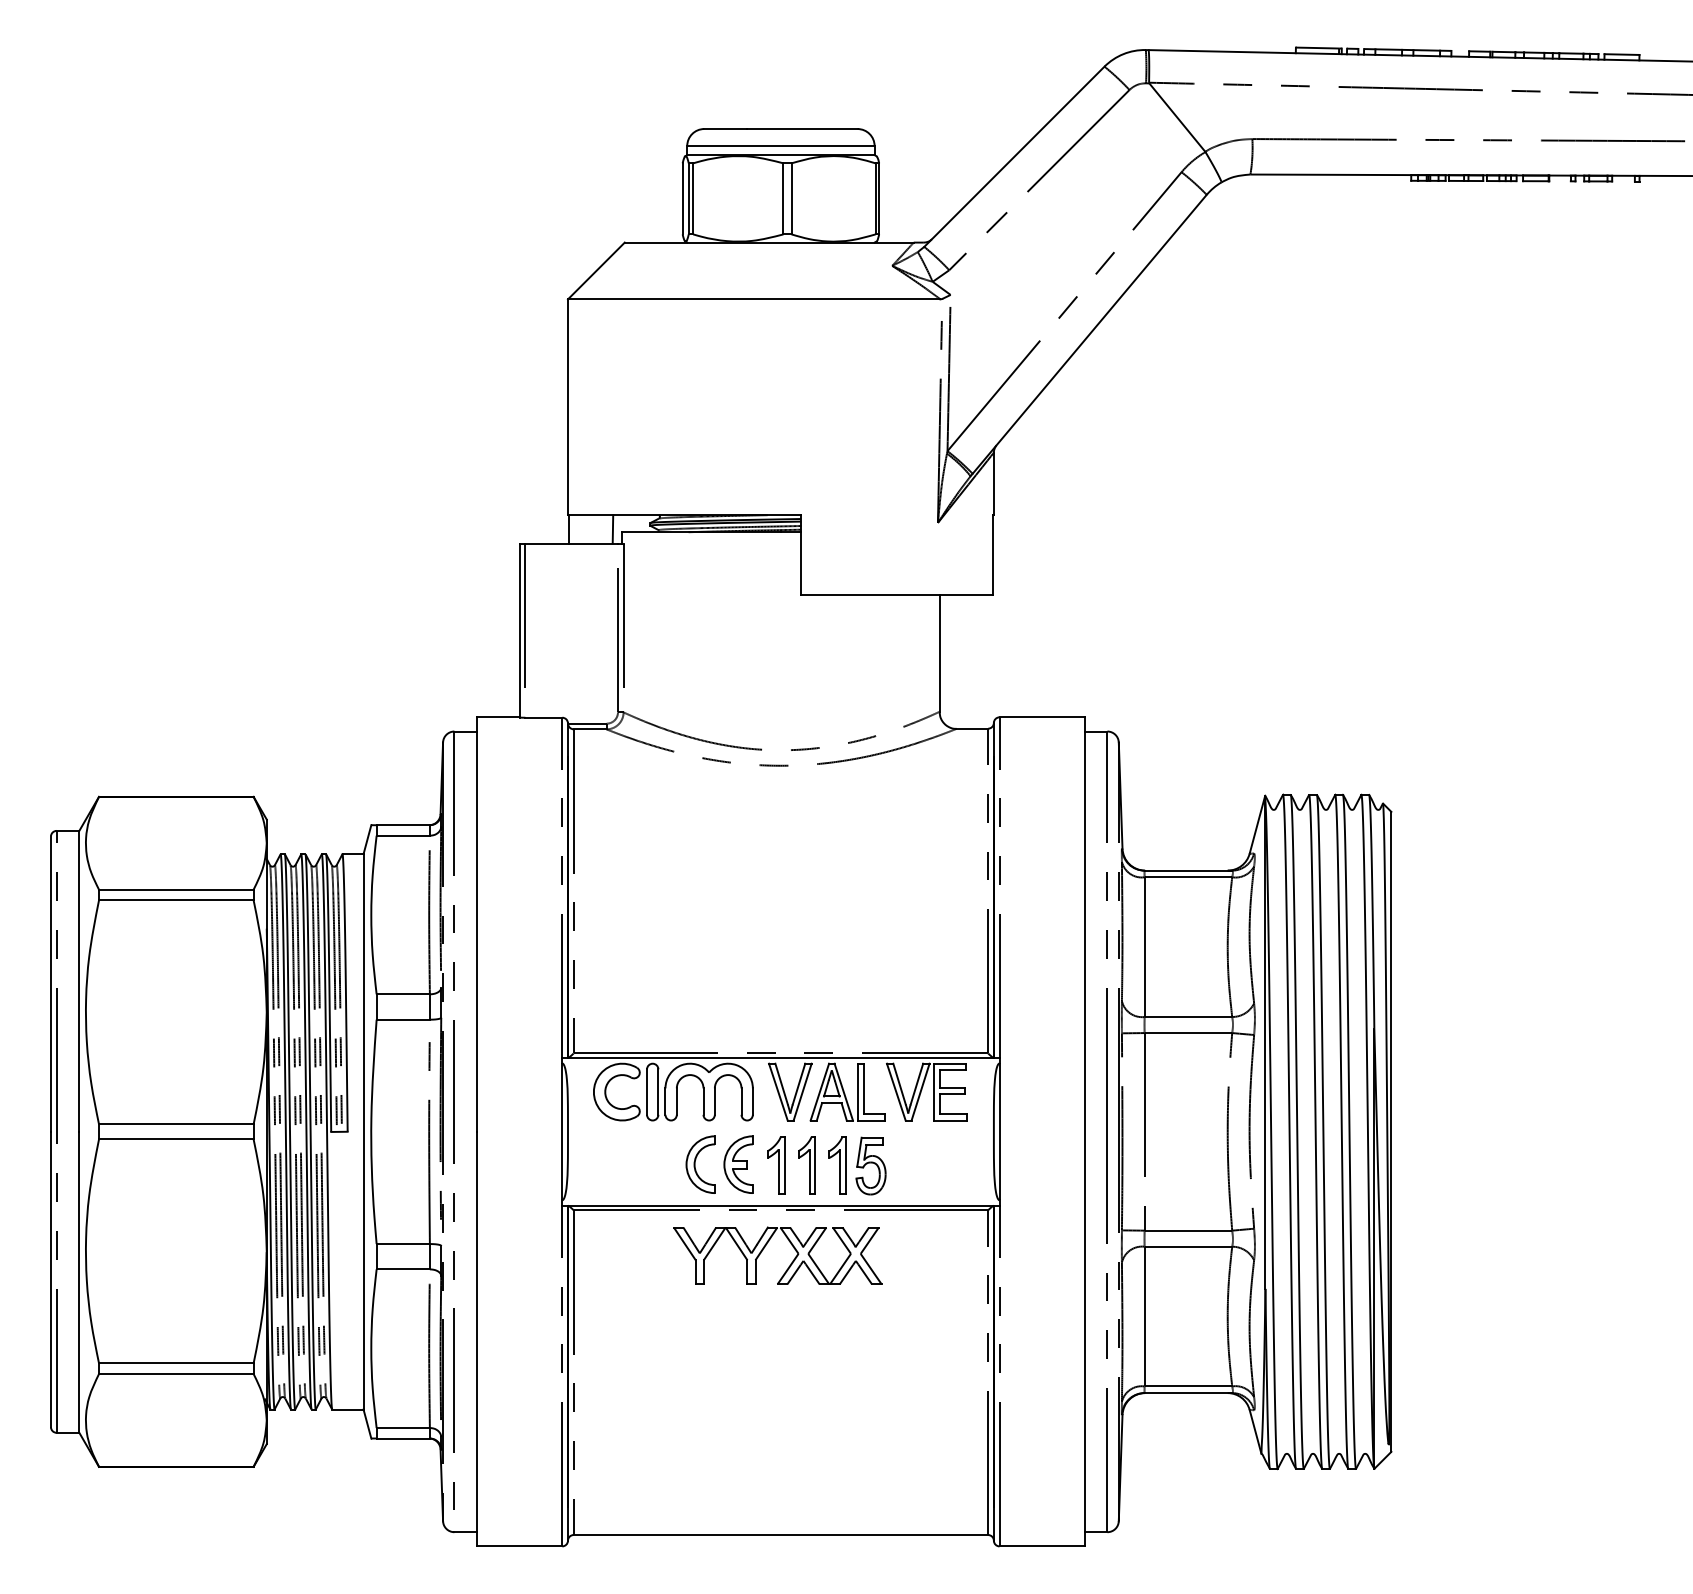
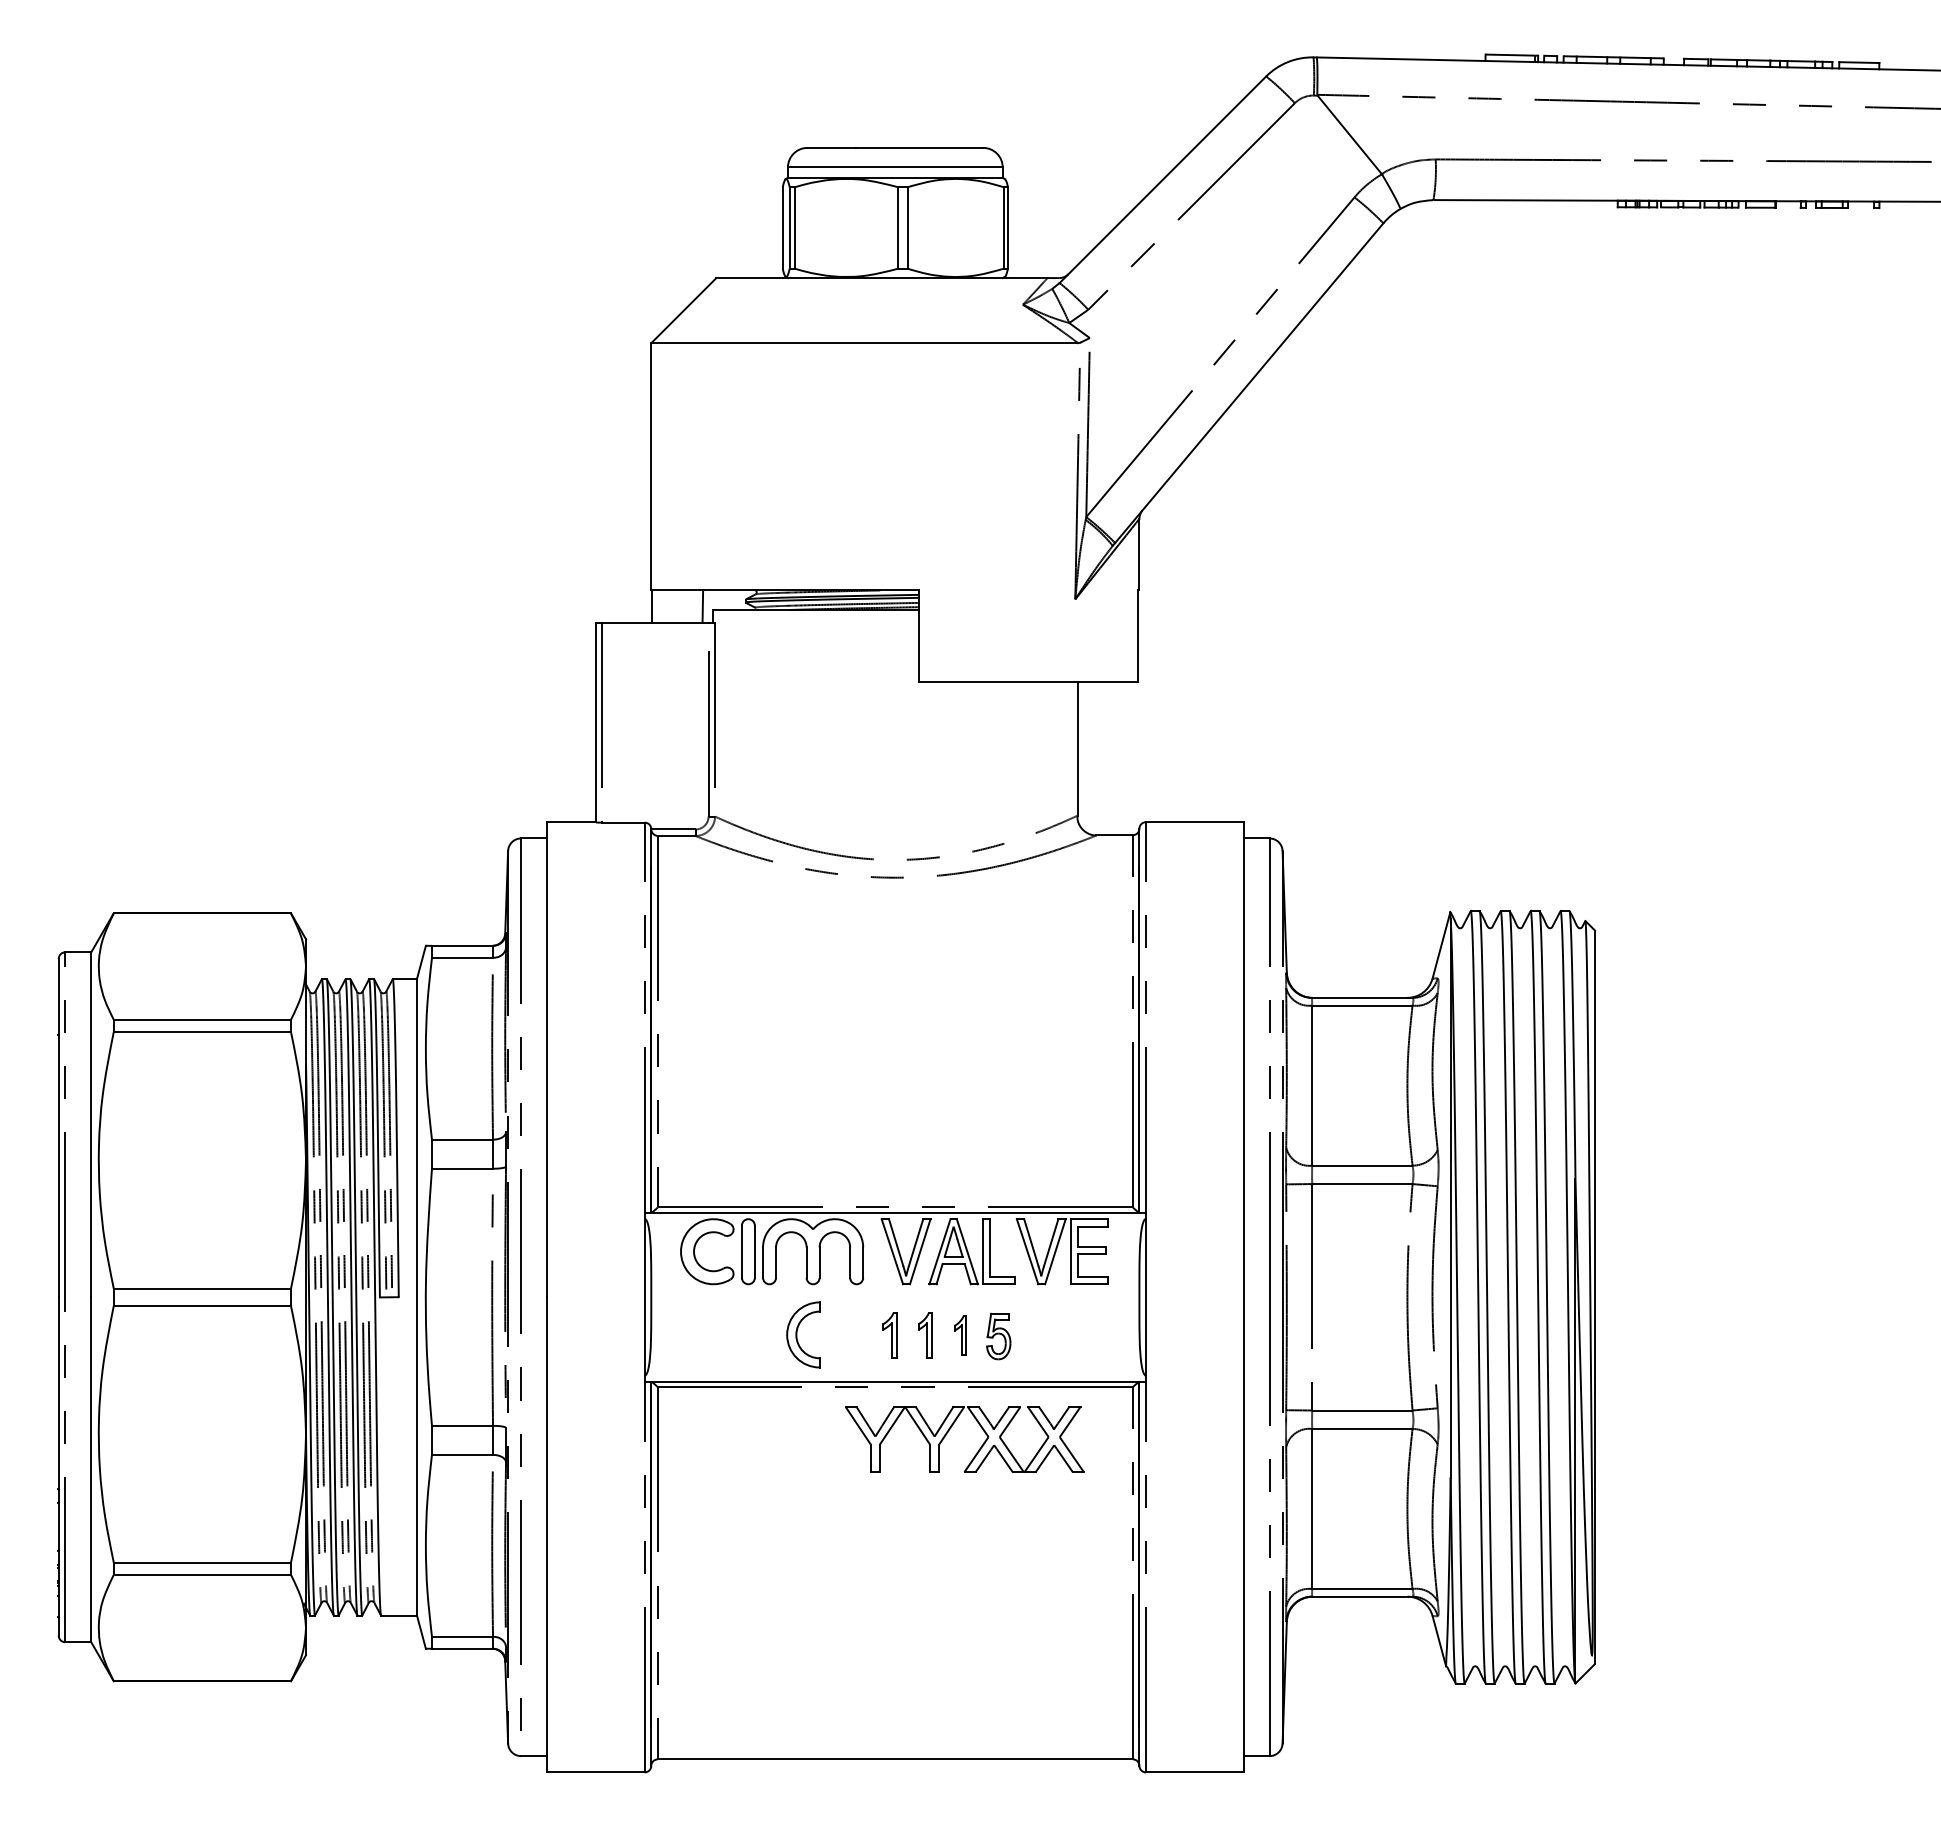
part: (738, 1164) -> (846, 1334), removed
part: (775, 1165) -> (889, 1335), size x0.7
part: (807, 1165) -> (925, 1335), size x0.7
part: (837, 1165) -> (960, 1335), size x0.6
part: (870, 1166) -> (998, 1336), size x0.7
part: (765, 1247) -> (950, 1429), moved

